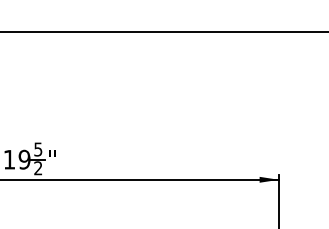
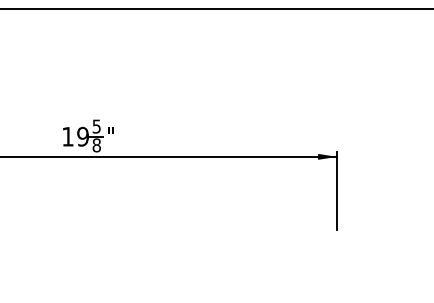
text: (38, 168) -> (96, 145), 2 -> 8

